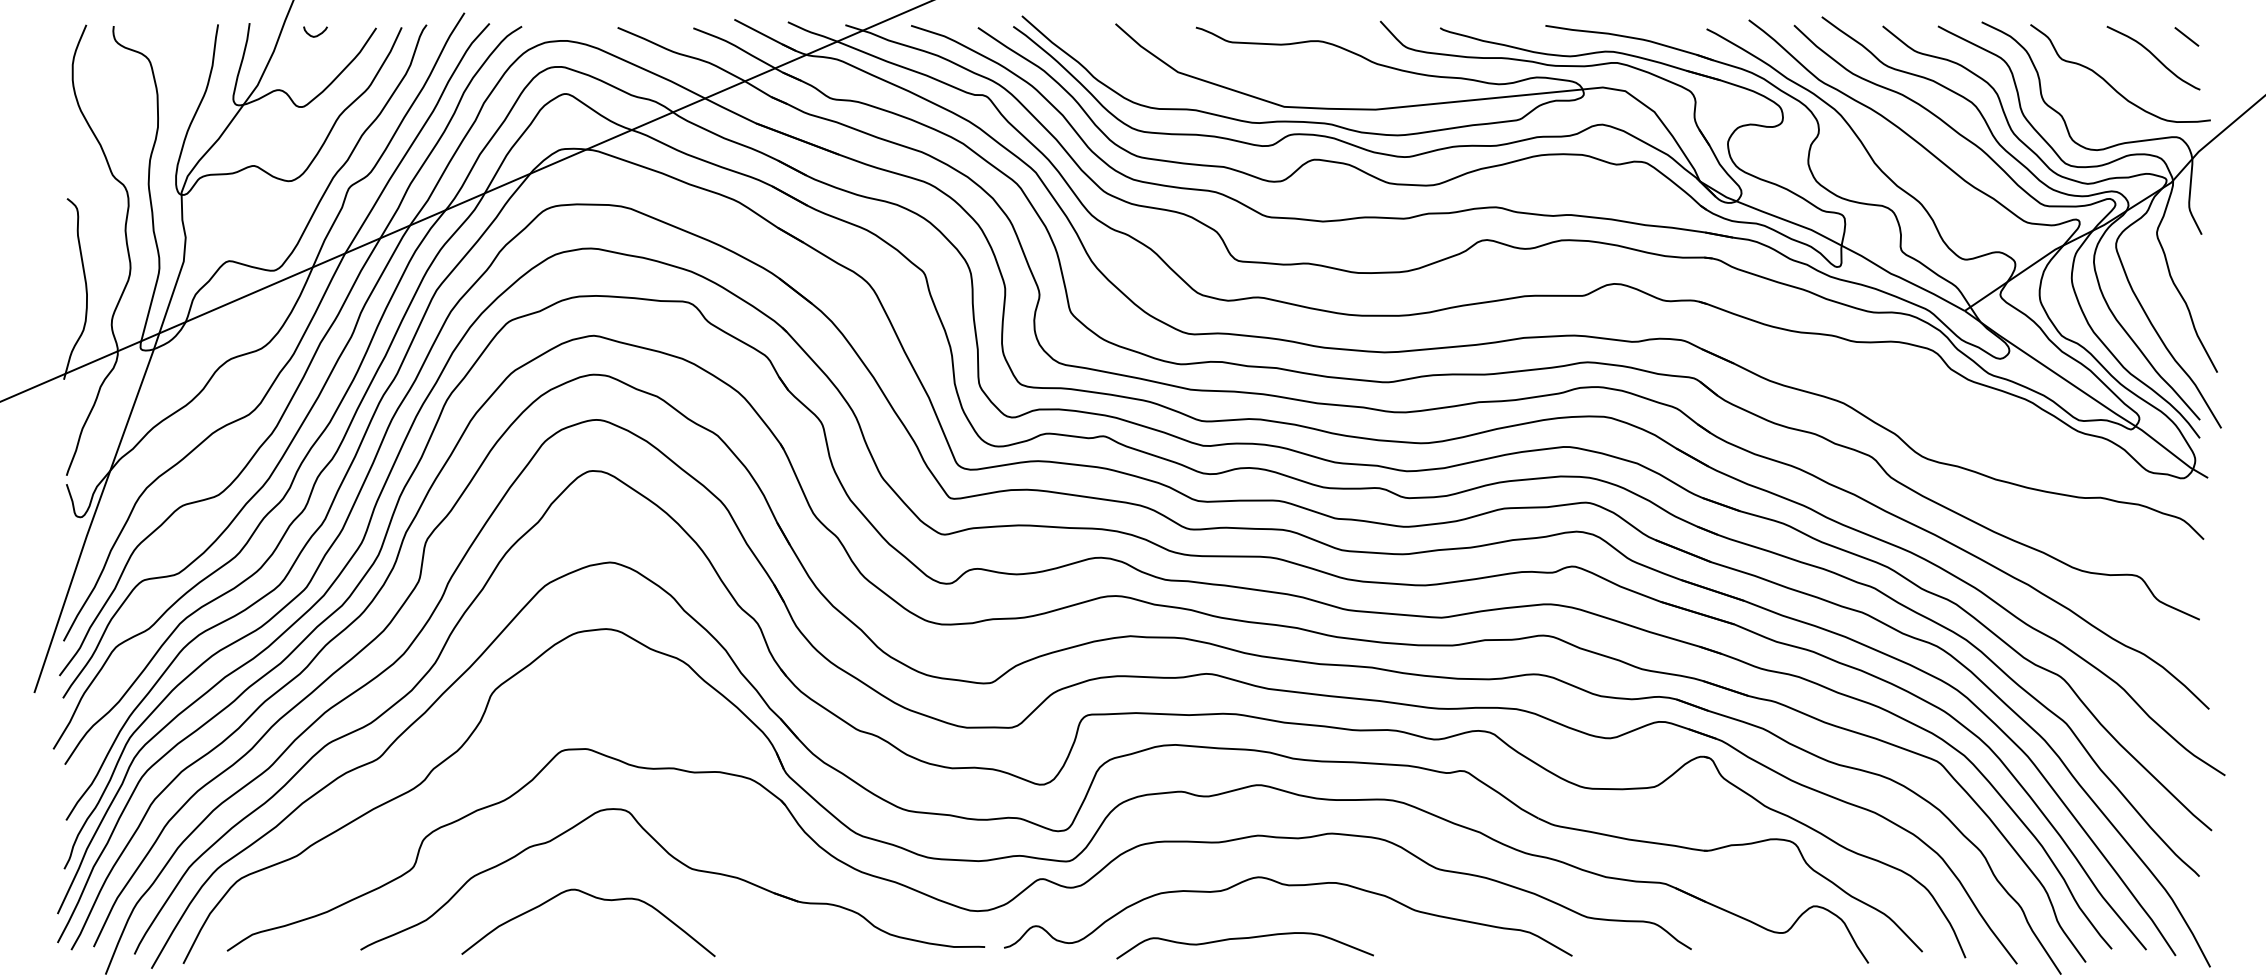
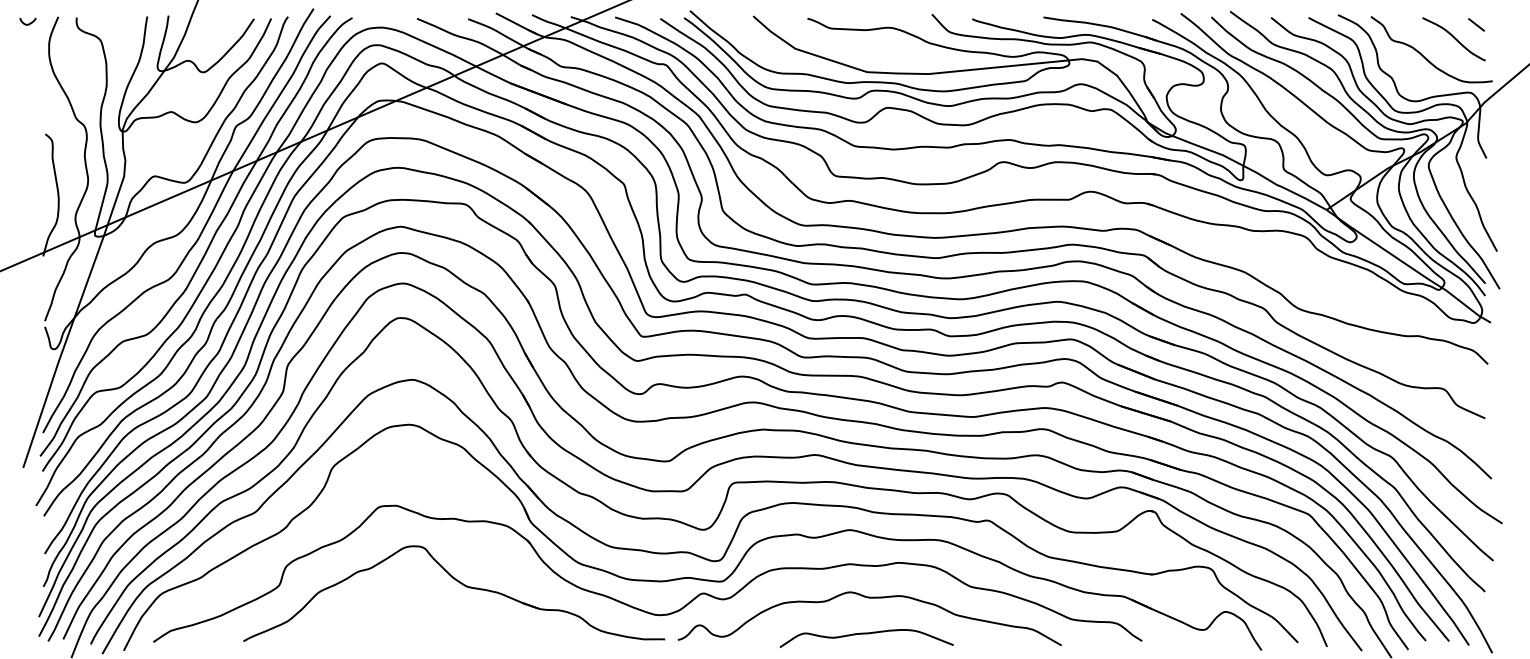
curve: (314, 34) -> (27, 23), moved
curve: (597, 899) -> (403, 607), removed
curve: (1244, 939) -> (866, 634), moved

